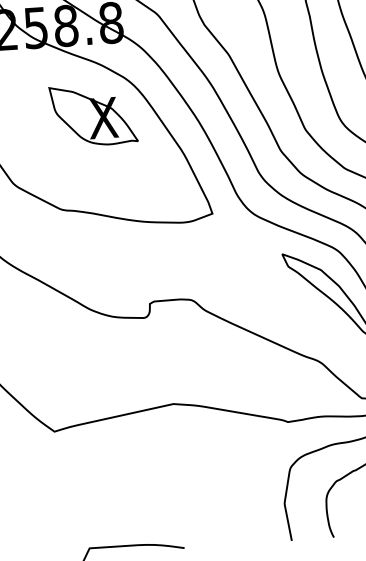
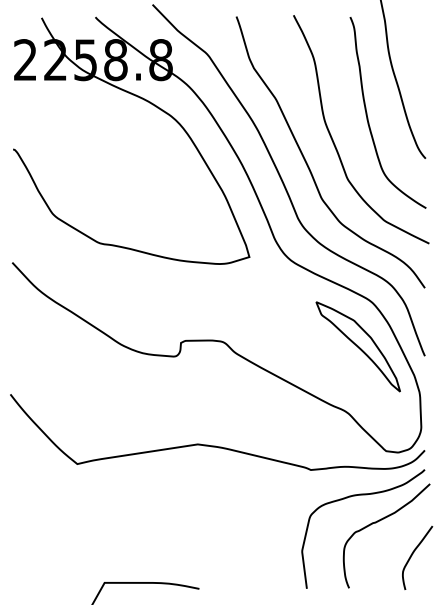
part: (93, 114) -> (137, 150), removed

